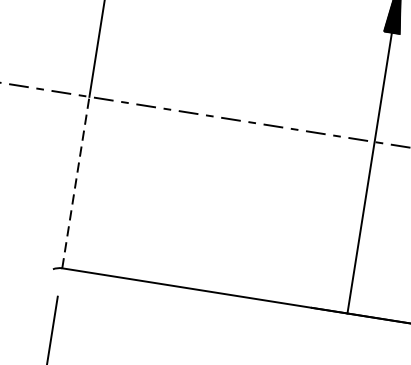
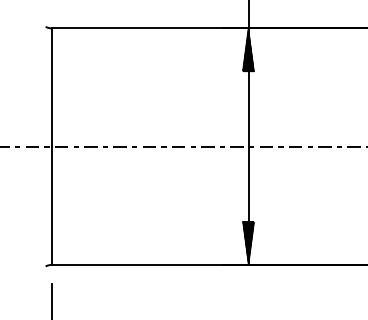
line: (75, 182) -> (51, 205), dashed -> solid
hatch: (352, 281) -> (248, 242), added

